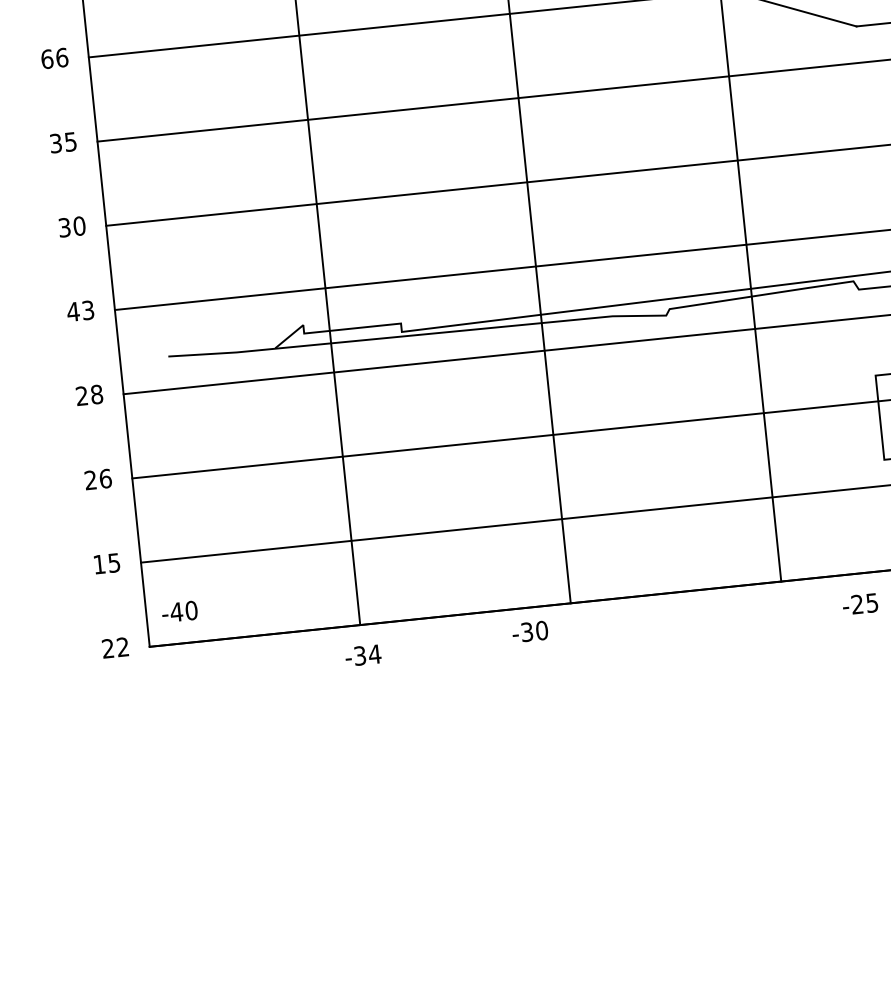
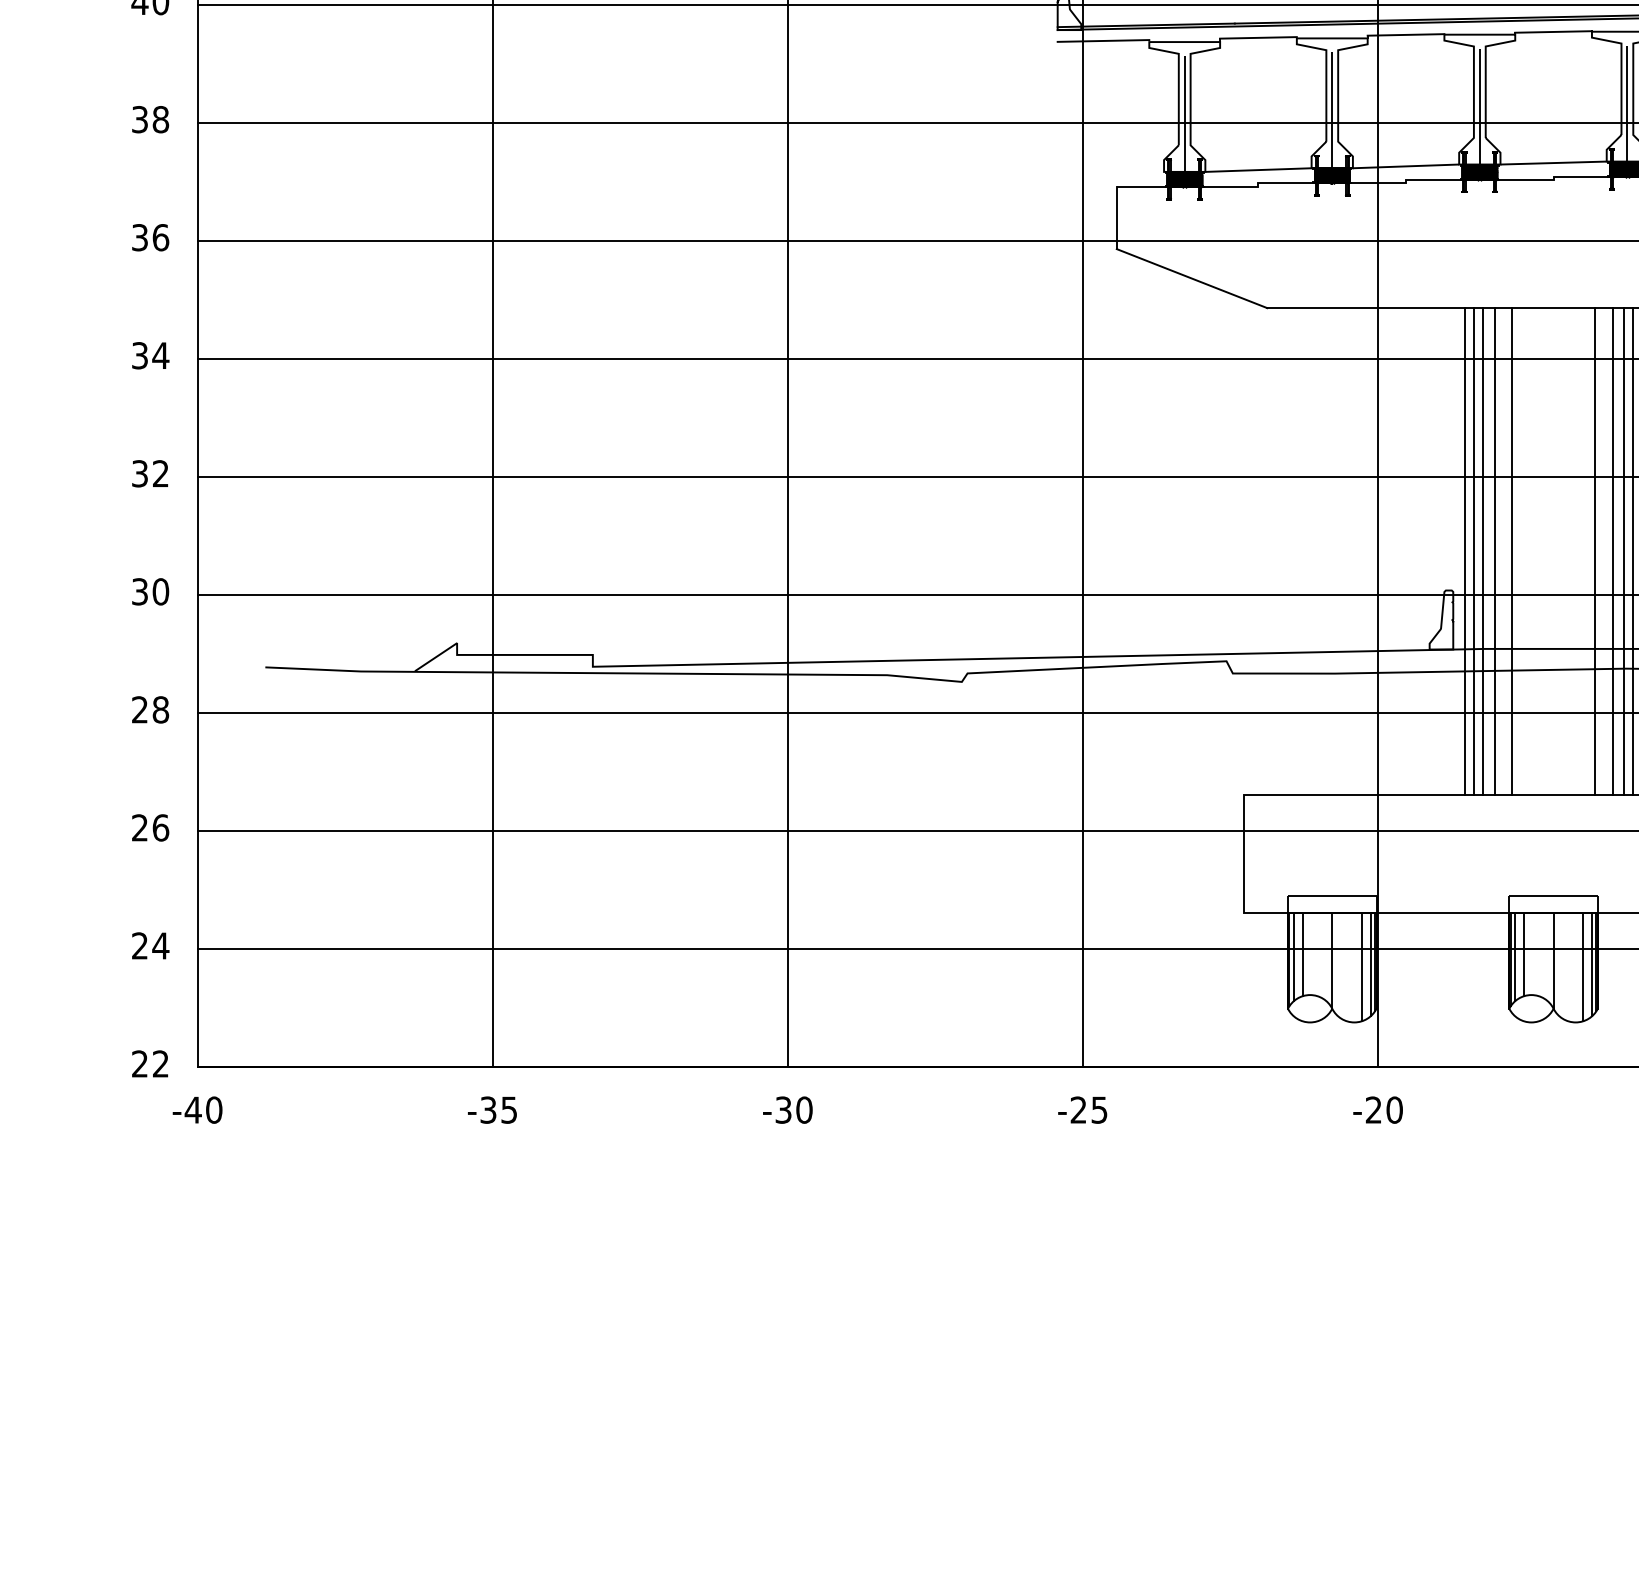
text: (47, 59) -> (140, 237), 66 -> 36
text: (70, 141) -> (160, 355), 35 -> 34
text: (79, 225) -> (160, 473), 30 -> 32
text: (80, 310) -> (150, 591), 43 -> 30
text: (106, 563) -> (150, 945), 15 -> 24
text: (860, 603) -> (1082, 1109), moved
text: (179, 611) -> (197, 1109), moved
text: (529, 631) -> (787, 1109), moved
text: (374, 653) -> (508, 1109), -34 -> -35

